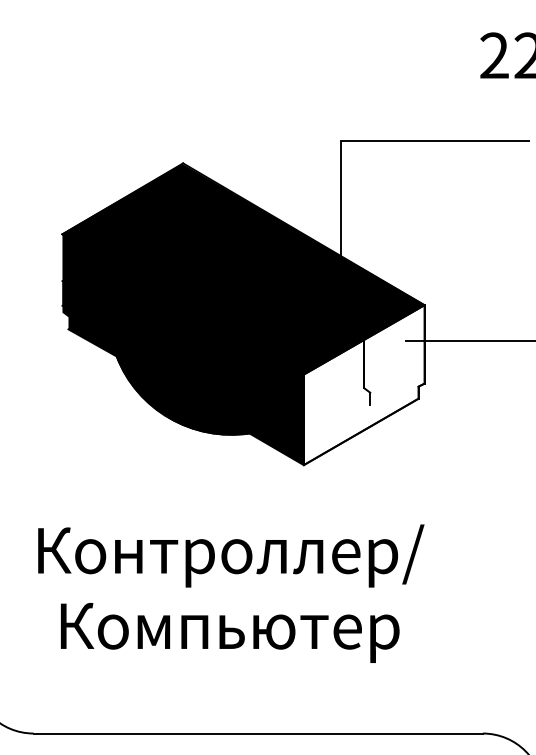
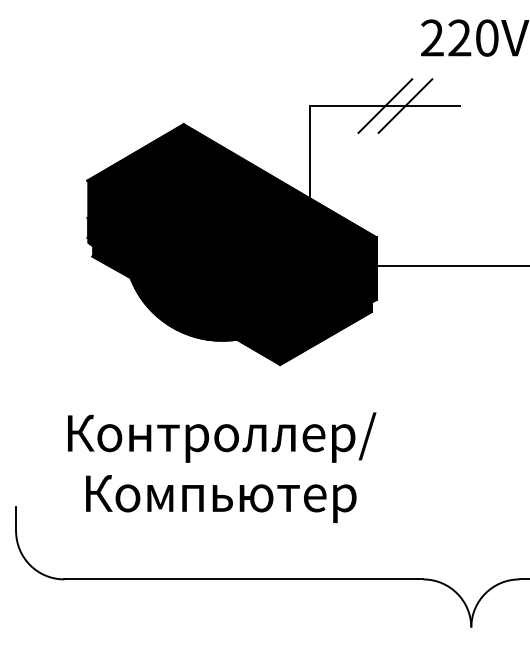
line: (435, 140) -> (385, 105), added
line: (460, 140) -> (405, 105), added
fill: (364, 385) -> (328, 301), added

